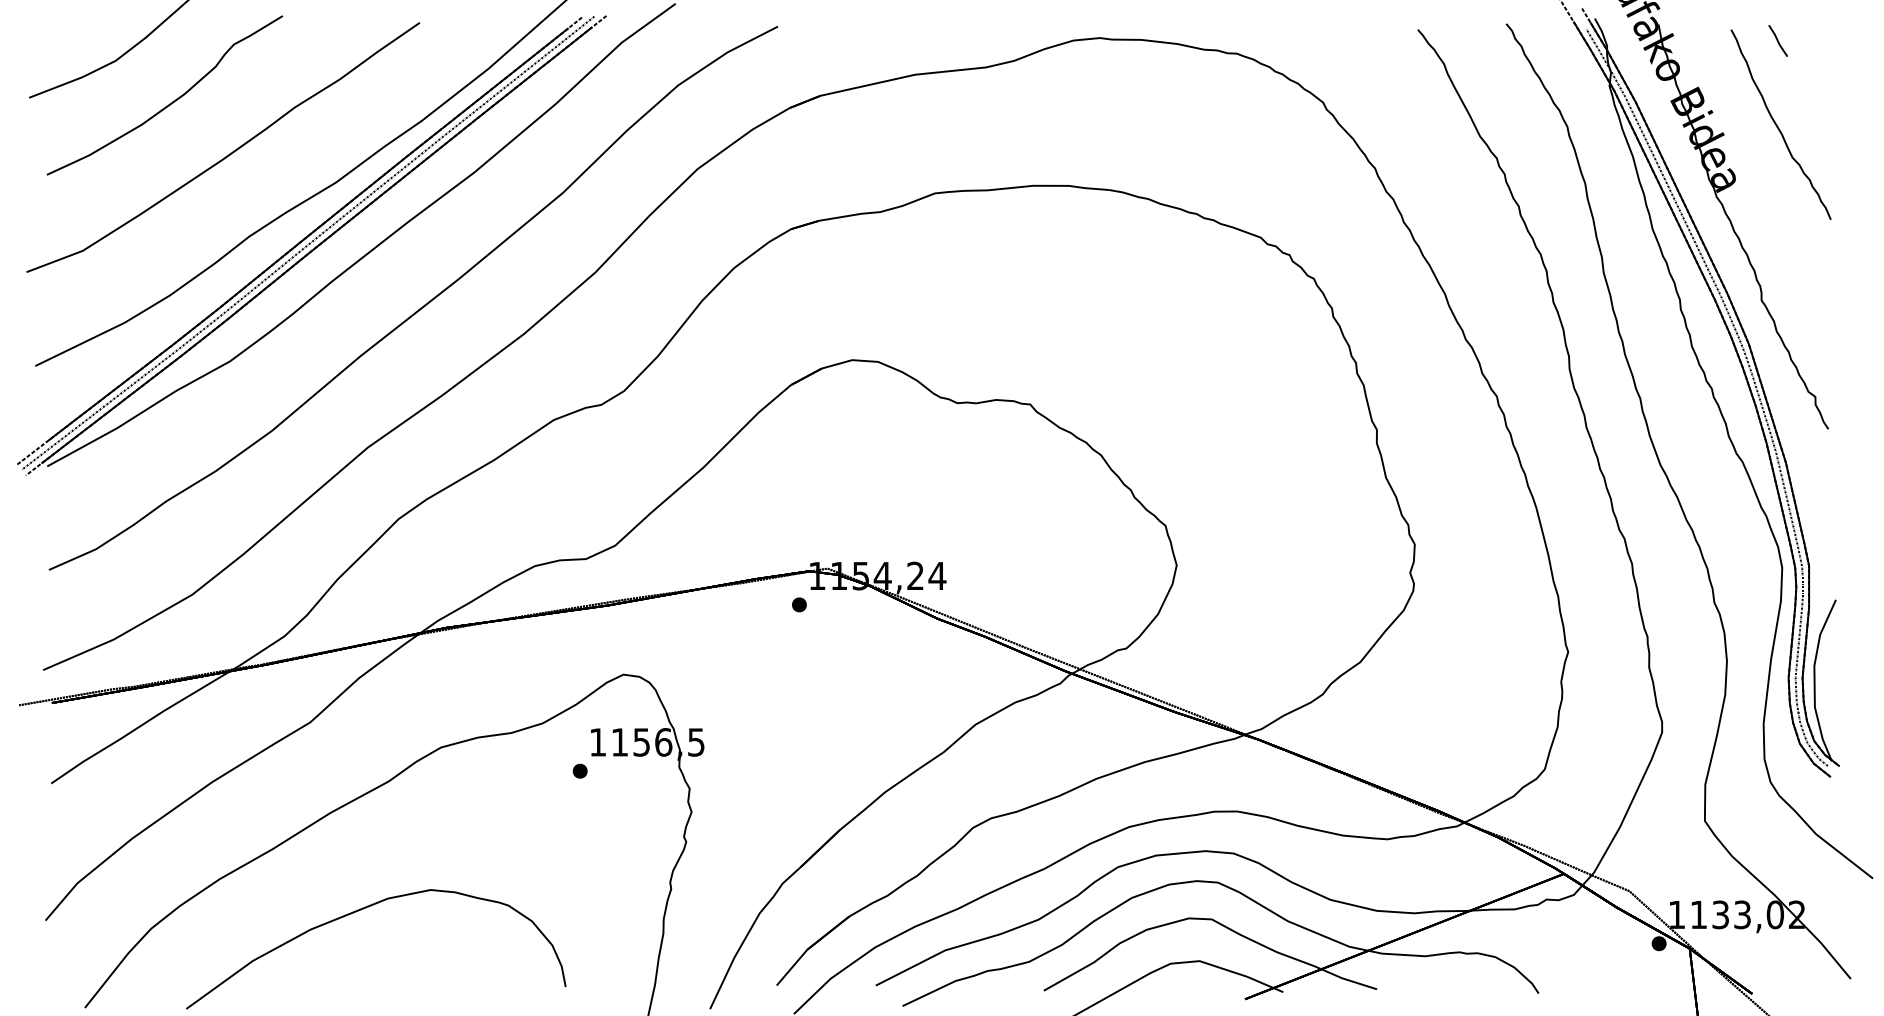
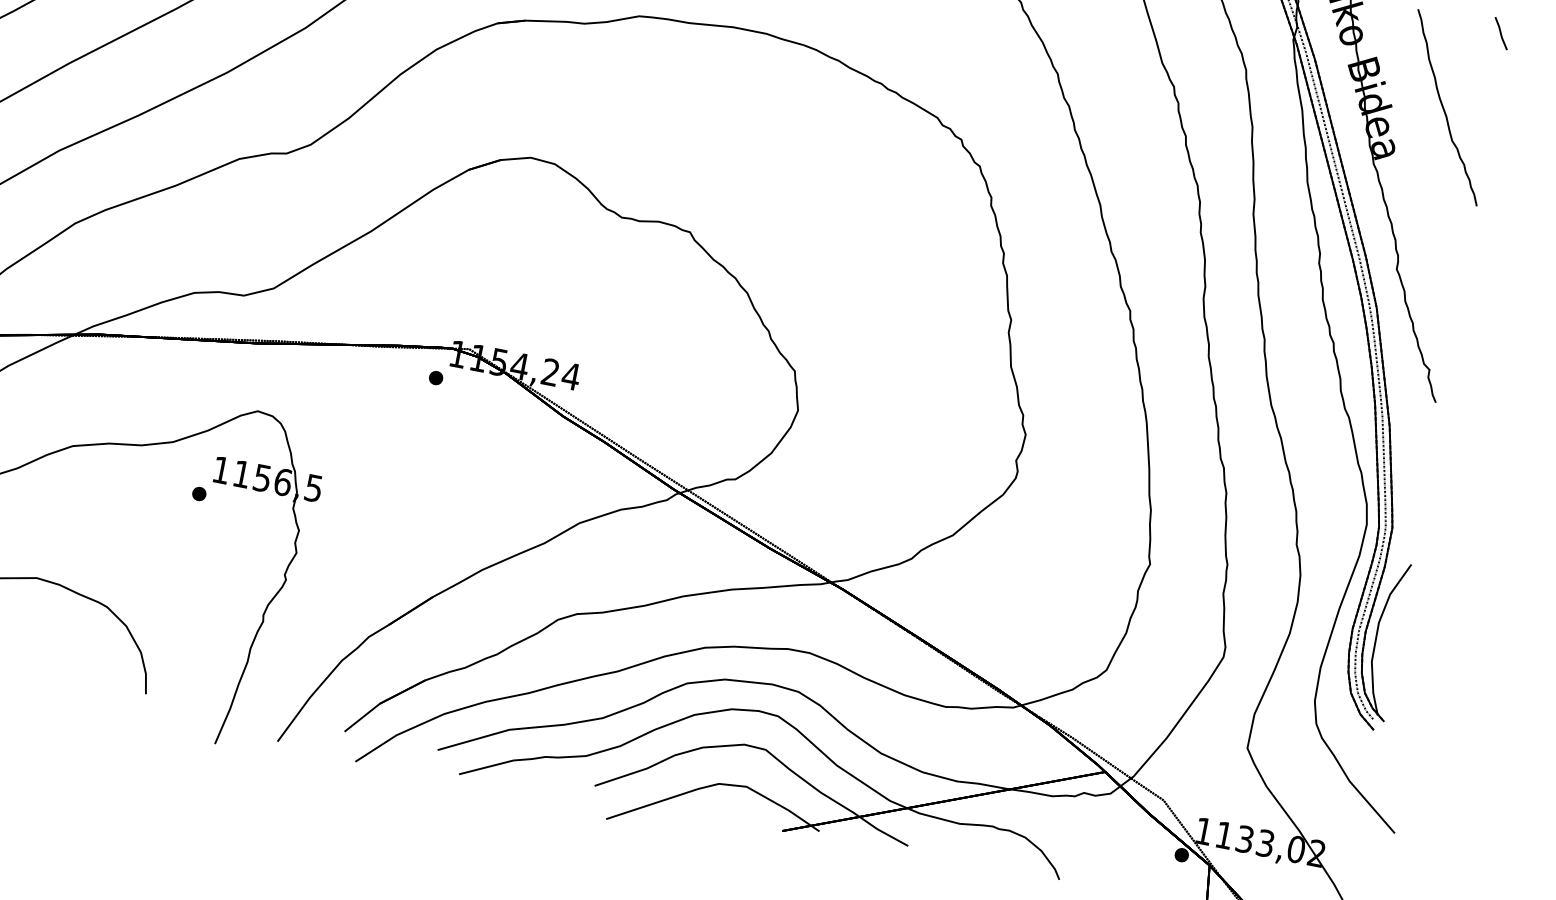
line: (1777, 40) -> (1500, 33), moved

